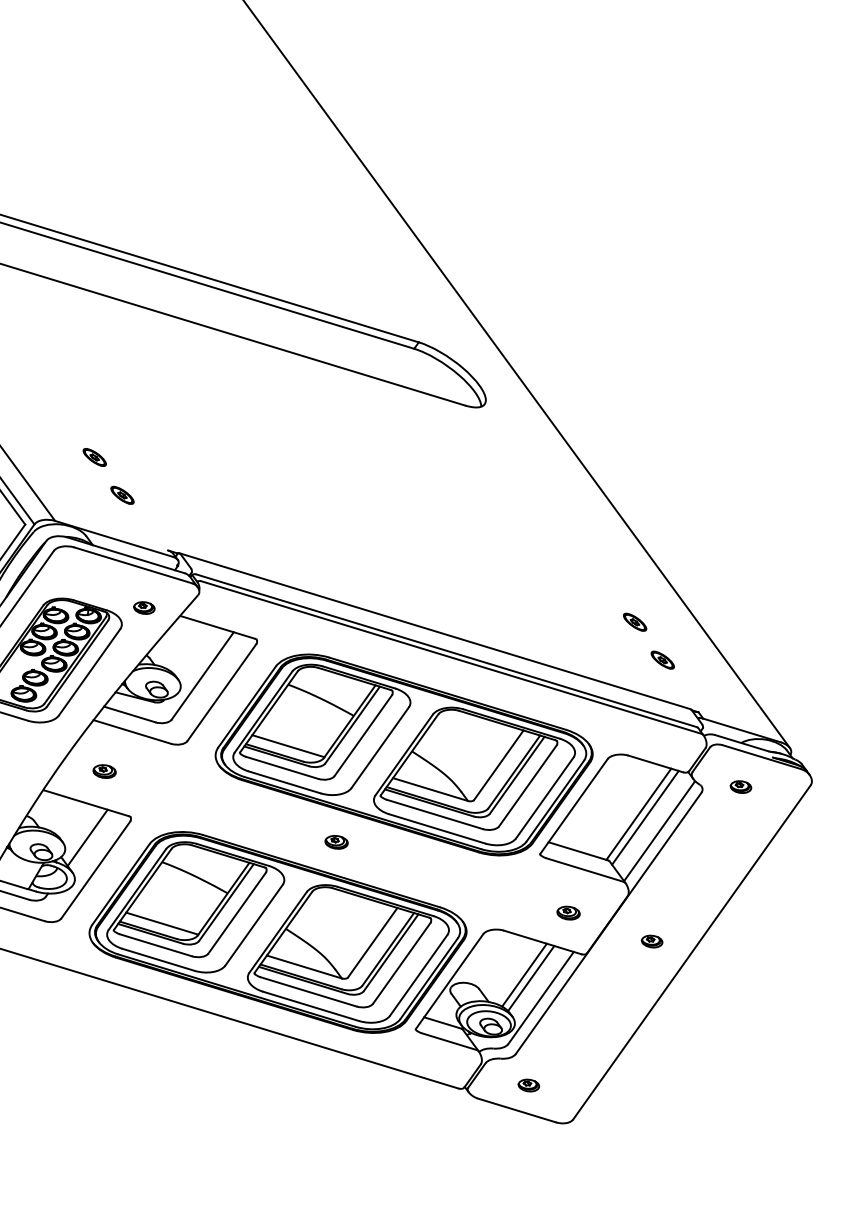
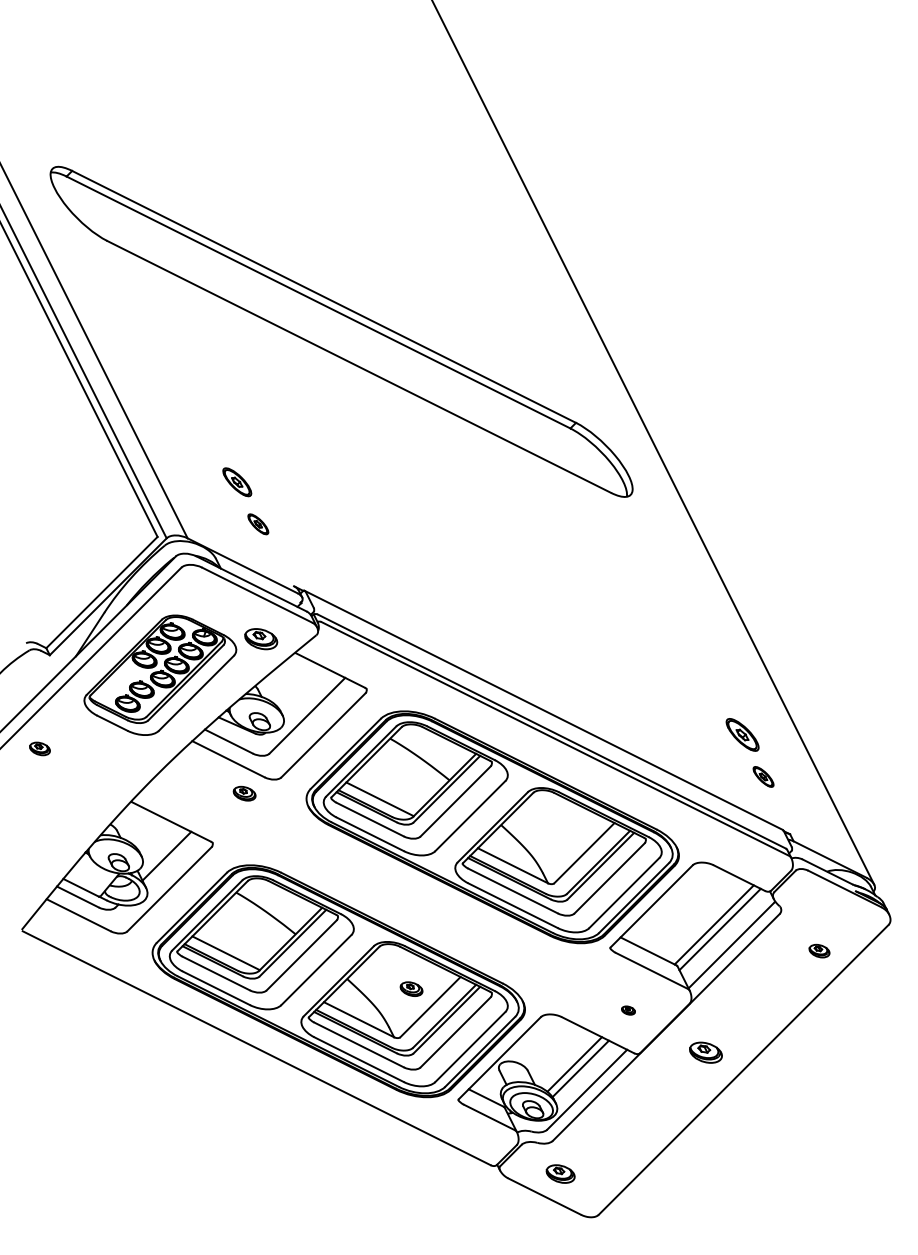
part: (94, 457) -> (237, 482), size x1.4
part: (143, 607) -> (260, 638), size x1.6
part: (634, 621) -> (742, 734), size x1.6
part: (104, 771) -> (244, 793), moved
part: (740, 786) -> (819, 950), moved
part: (336, 841) -> (411, 988), moved
part: (568, 912) -> (628, 1010), size x0.6
part: (652, 941) -> (706, 1052), size x1.6
part: (528, 1085) -> (560, 1173), size x1.4

